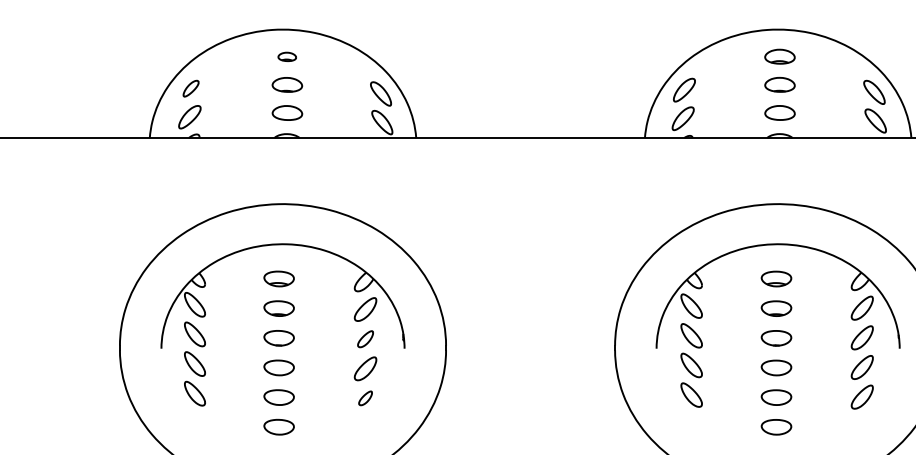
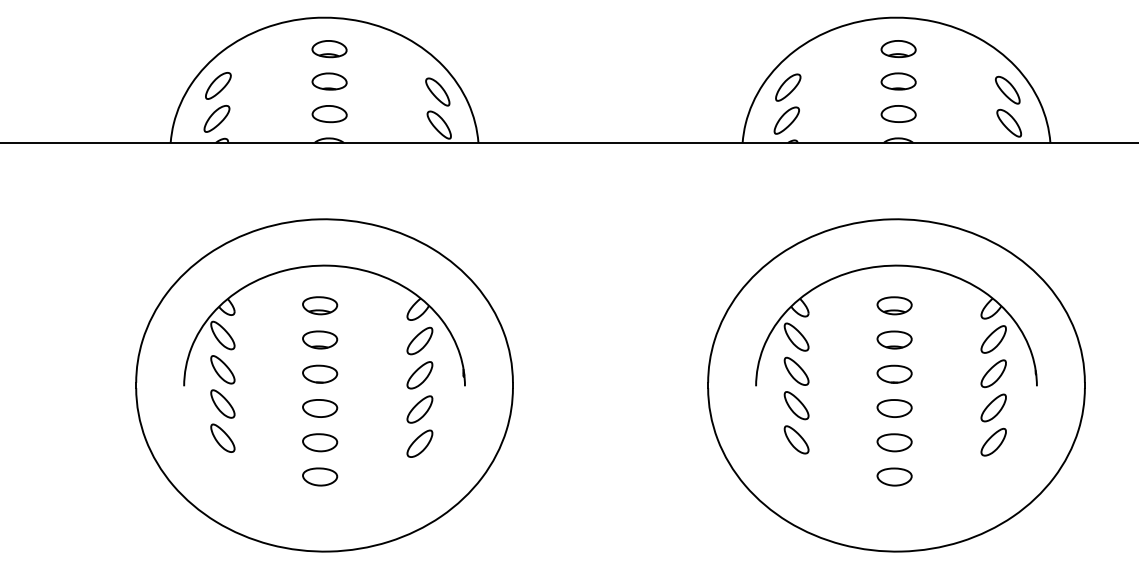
part: (287, 57) -> (329, 49), size x1.67
part: (191, 88) -> (218, 85), size x1.43
part: (365, 339) -> (419, 375), size x1.43
part: (365, 398) -> (419, 443), size x1.67

